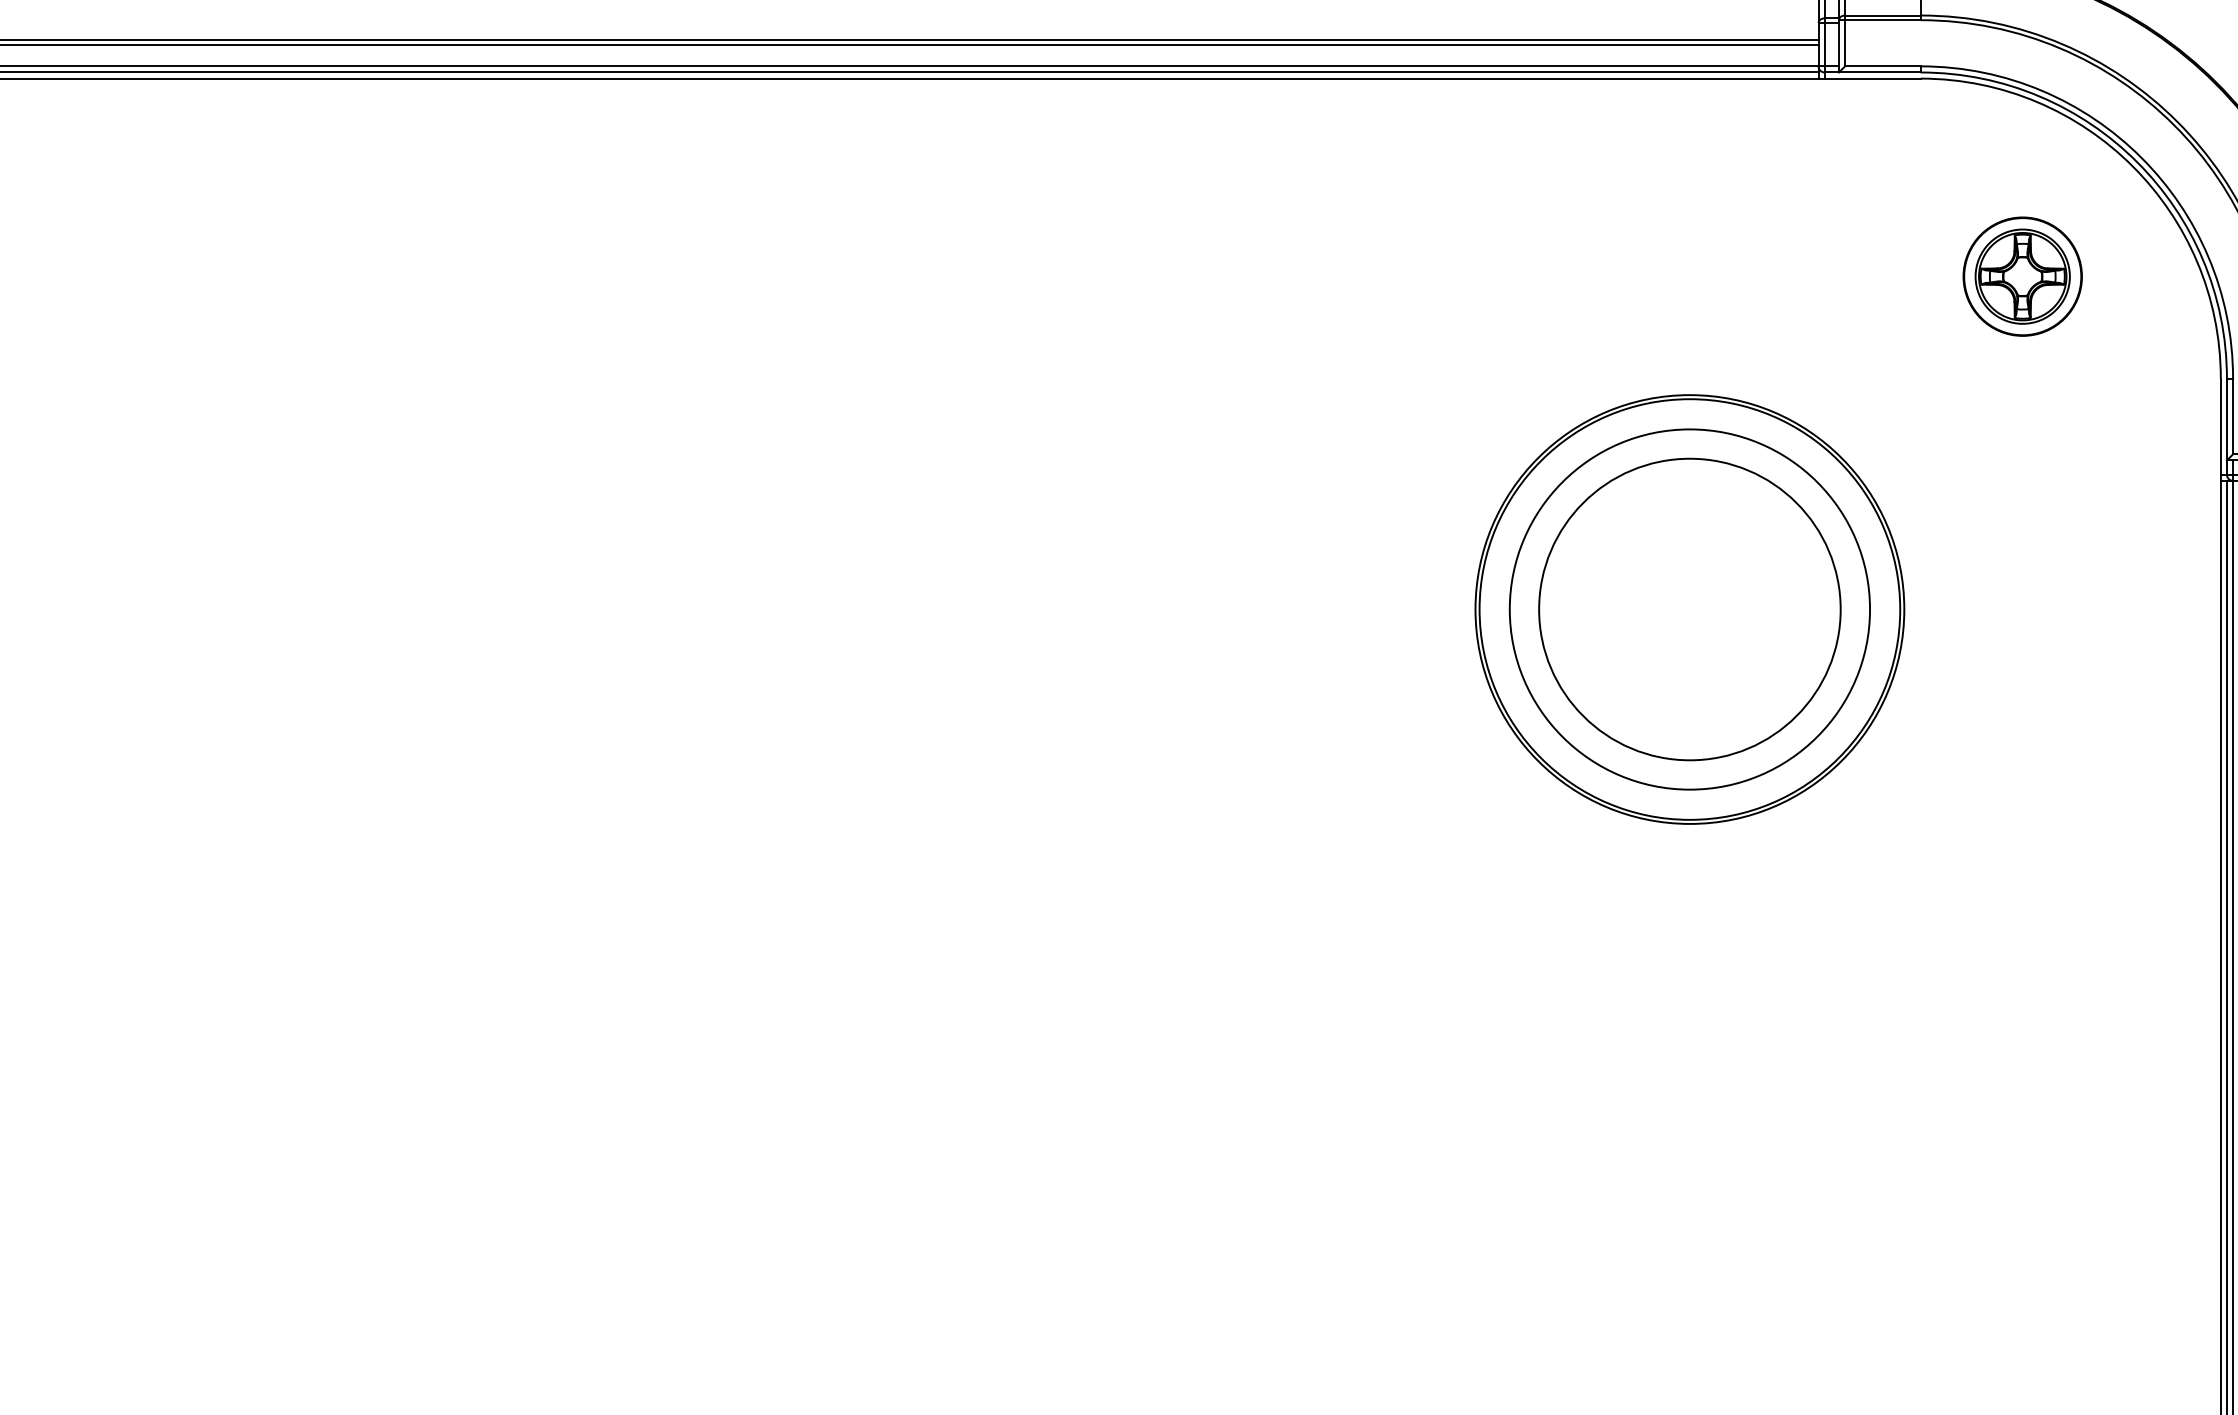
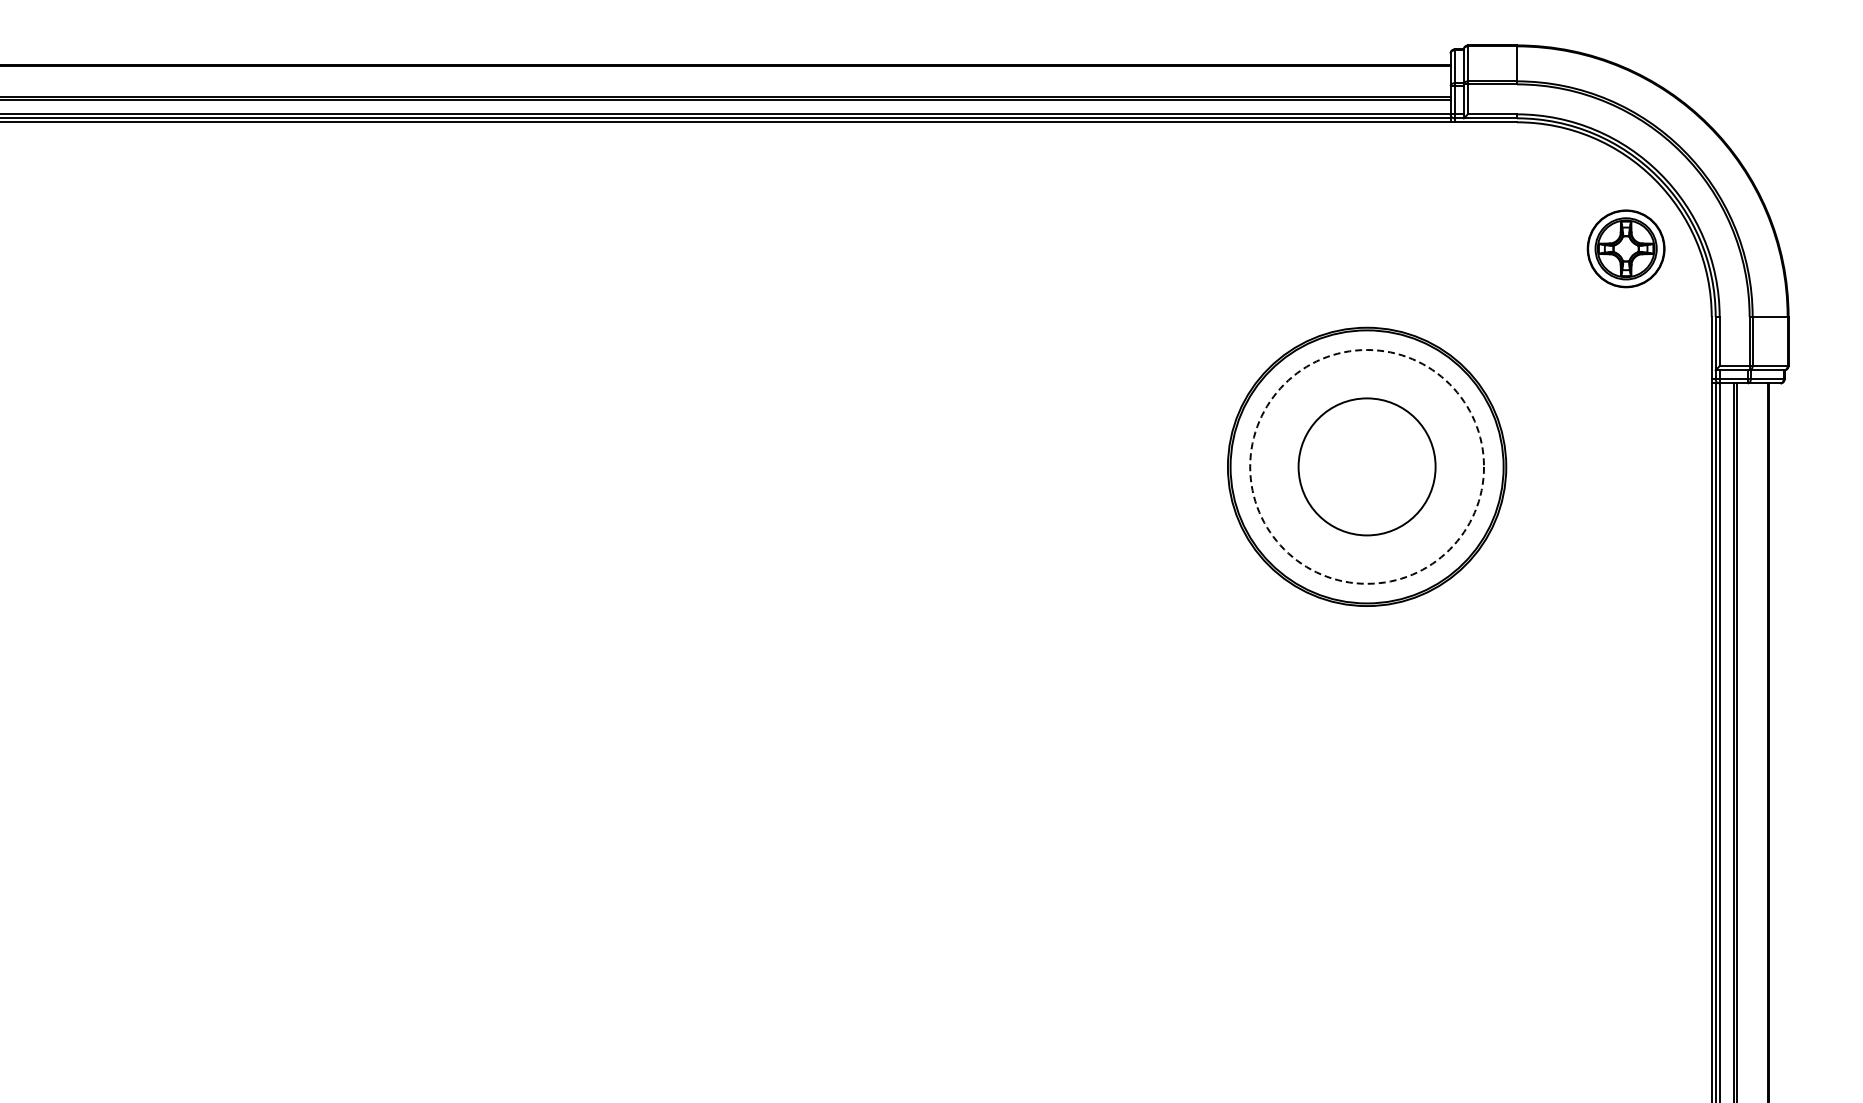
part: (2021, 276) -> (1625, 248), moved
circle: (1688, 608) -> (1366, 466), size x0.7
circle: (1690, 608) -> (1367, 466), solid -> dashed

